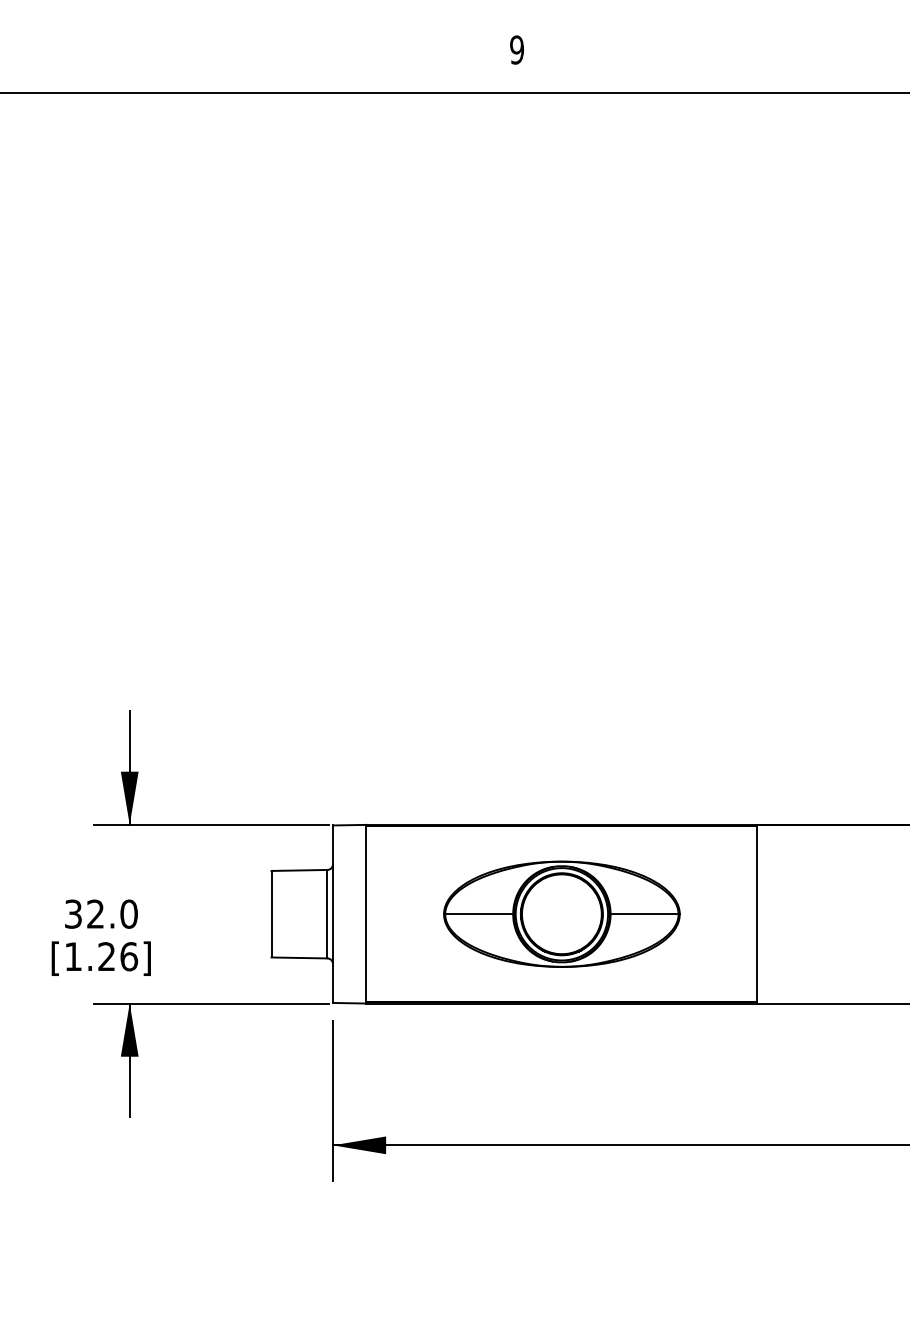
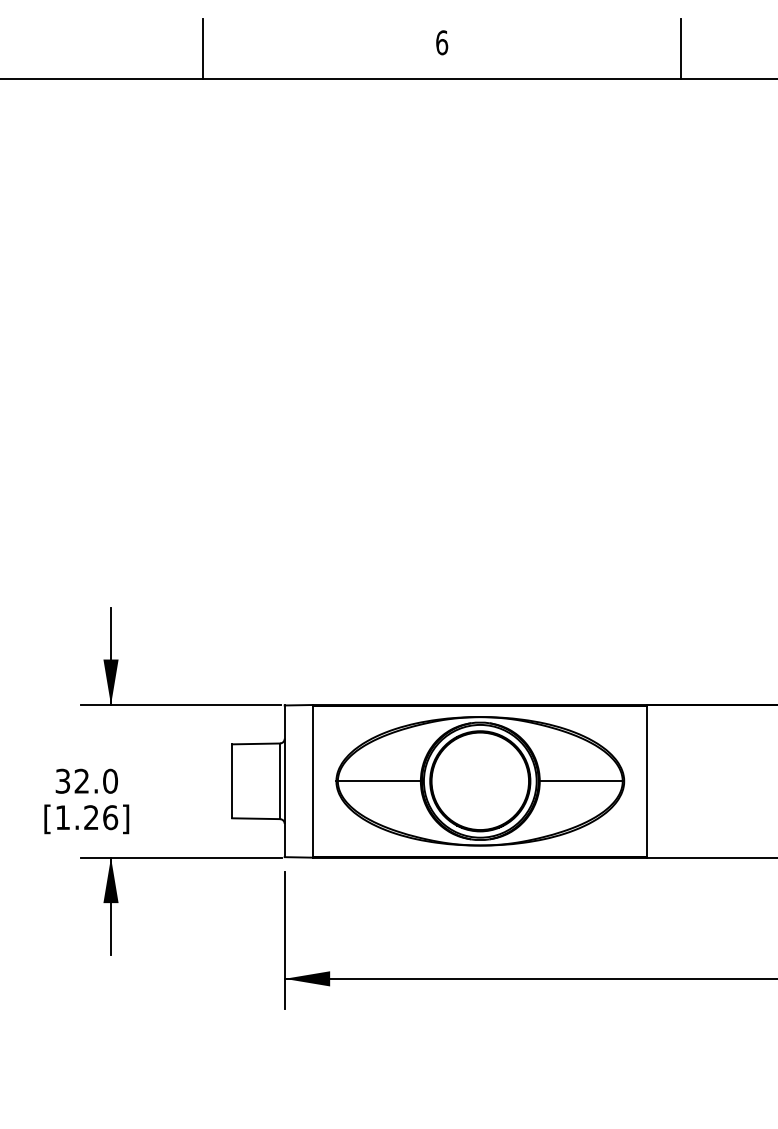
text: (517, 49) -> (442, 42), 9 -> 6
line: (237, 56) -> (203, 48), added
line: (796, 56) -> (680, 48), added
part: (561, 914) -> (480, 781), size x1.43

